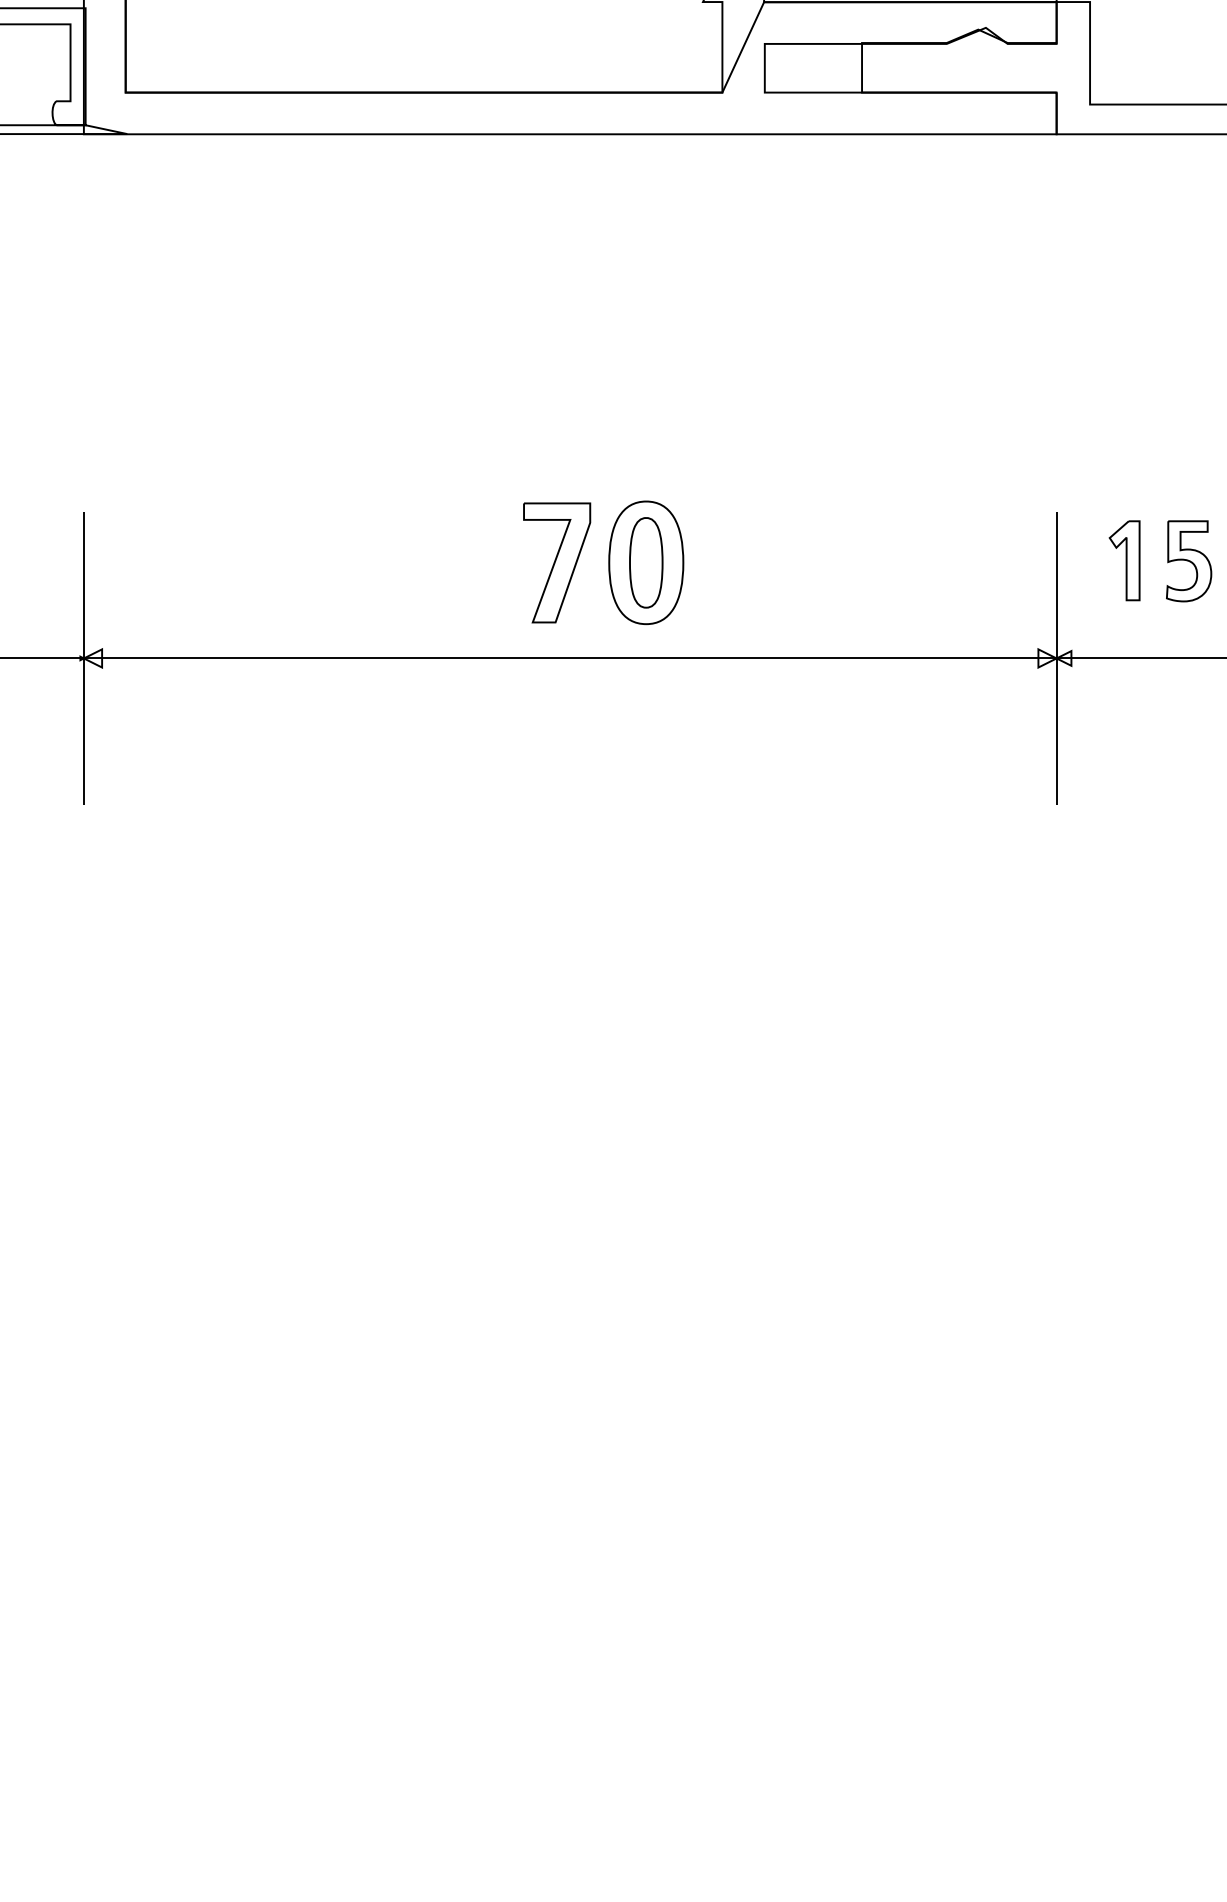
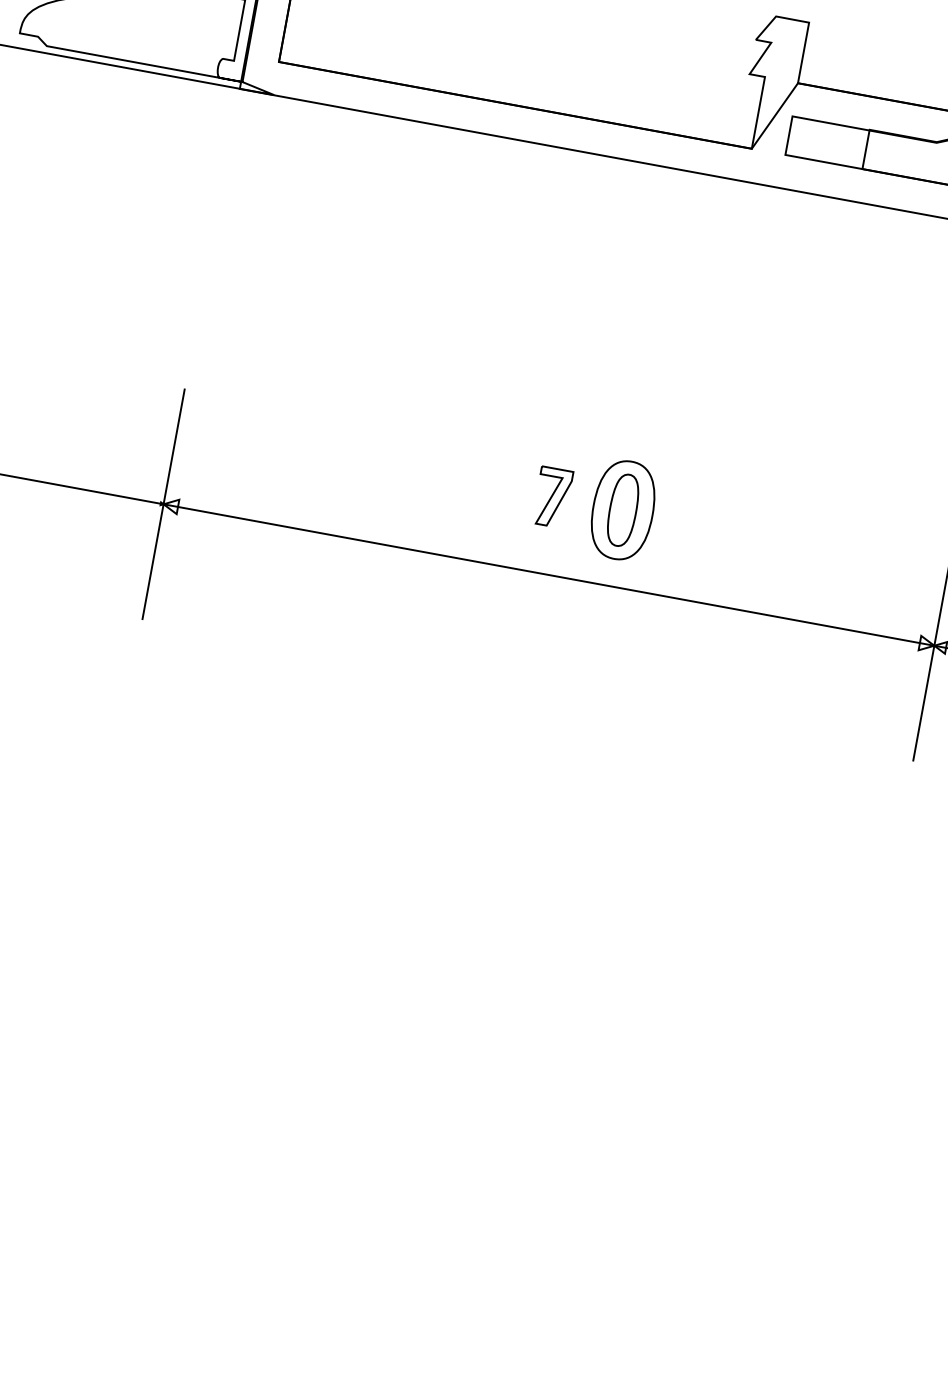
part: (557, 562) -> (552, 497), size x0.6

